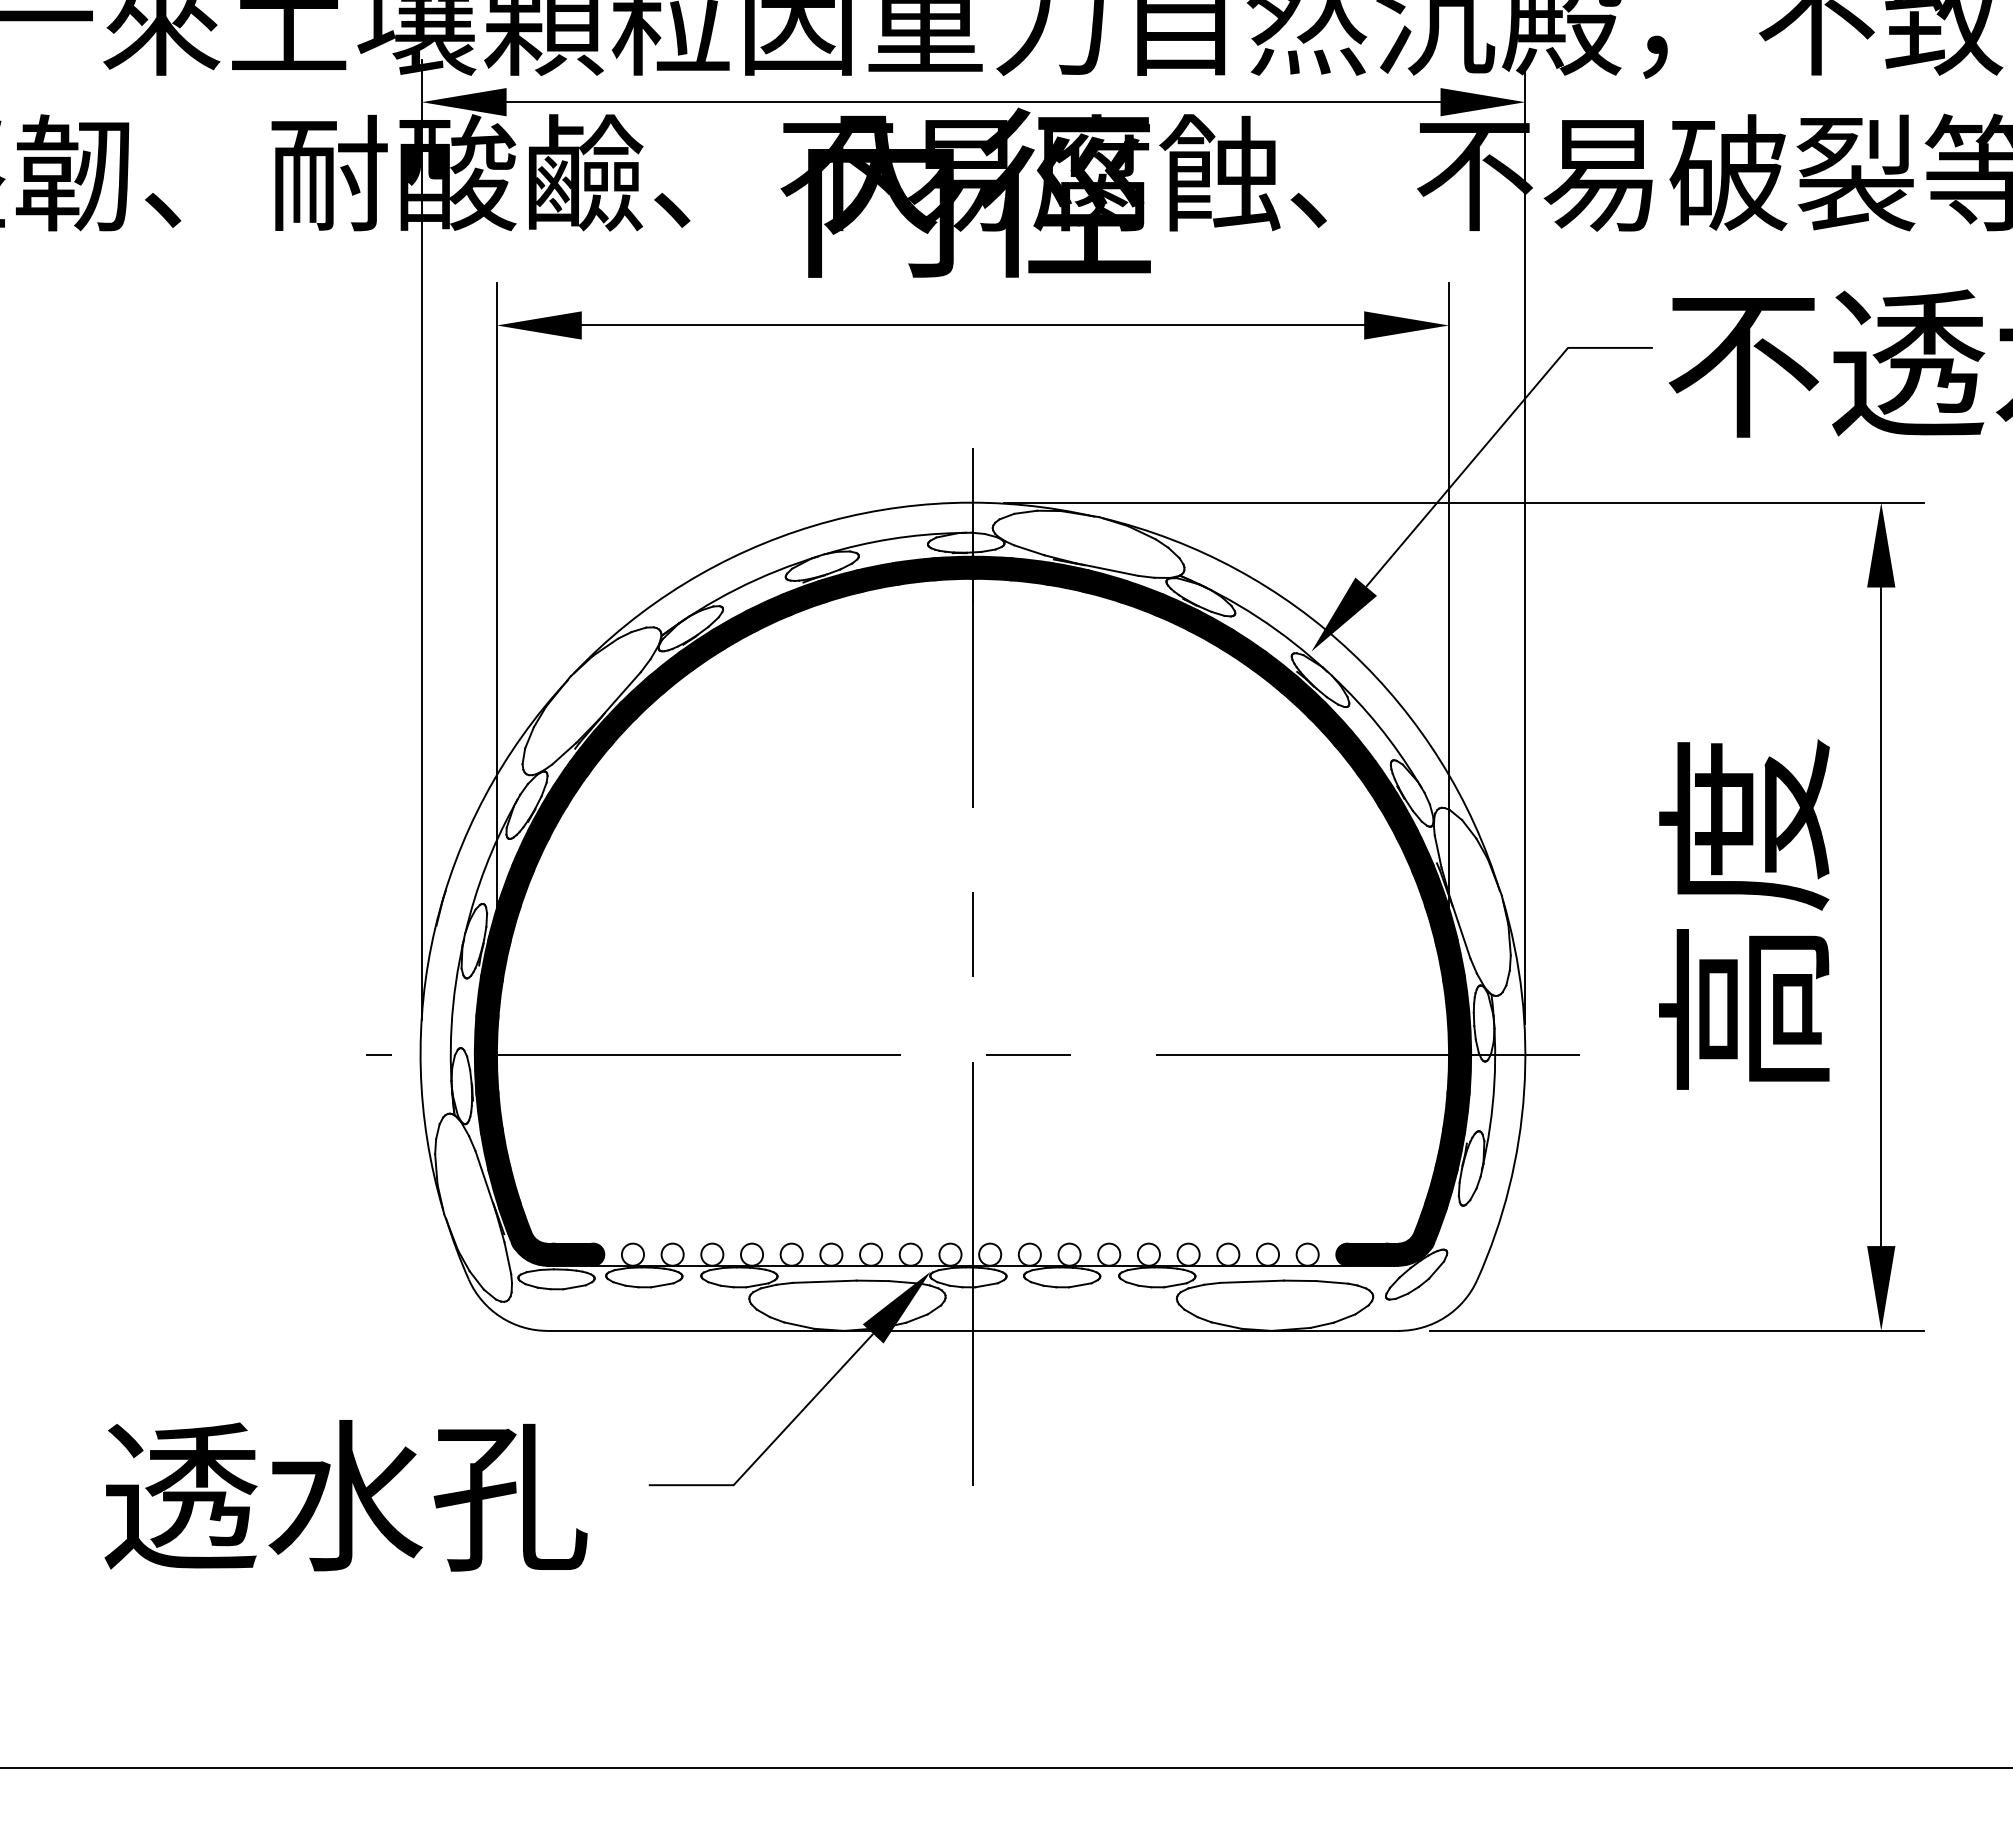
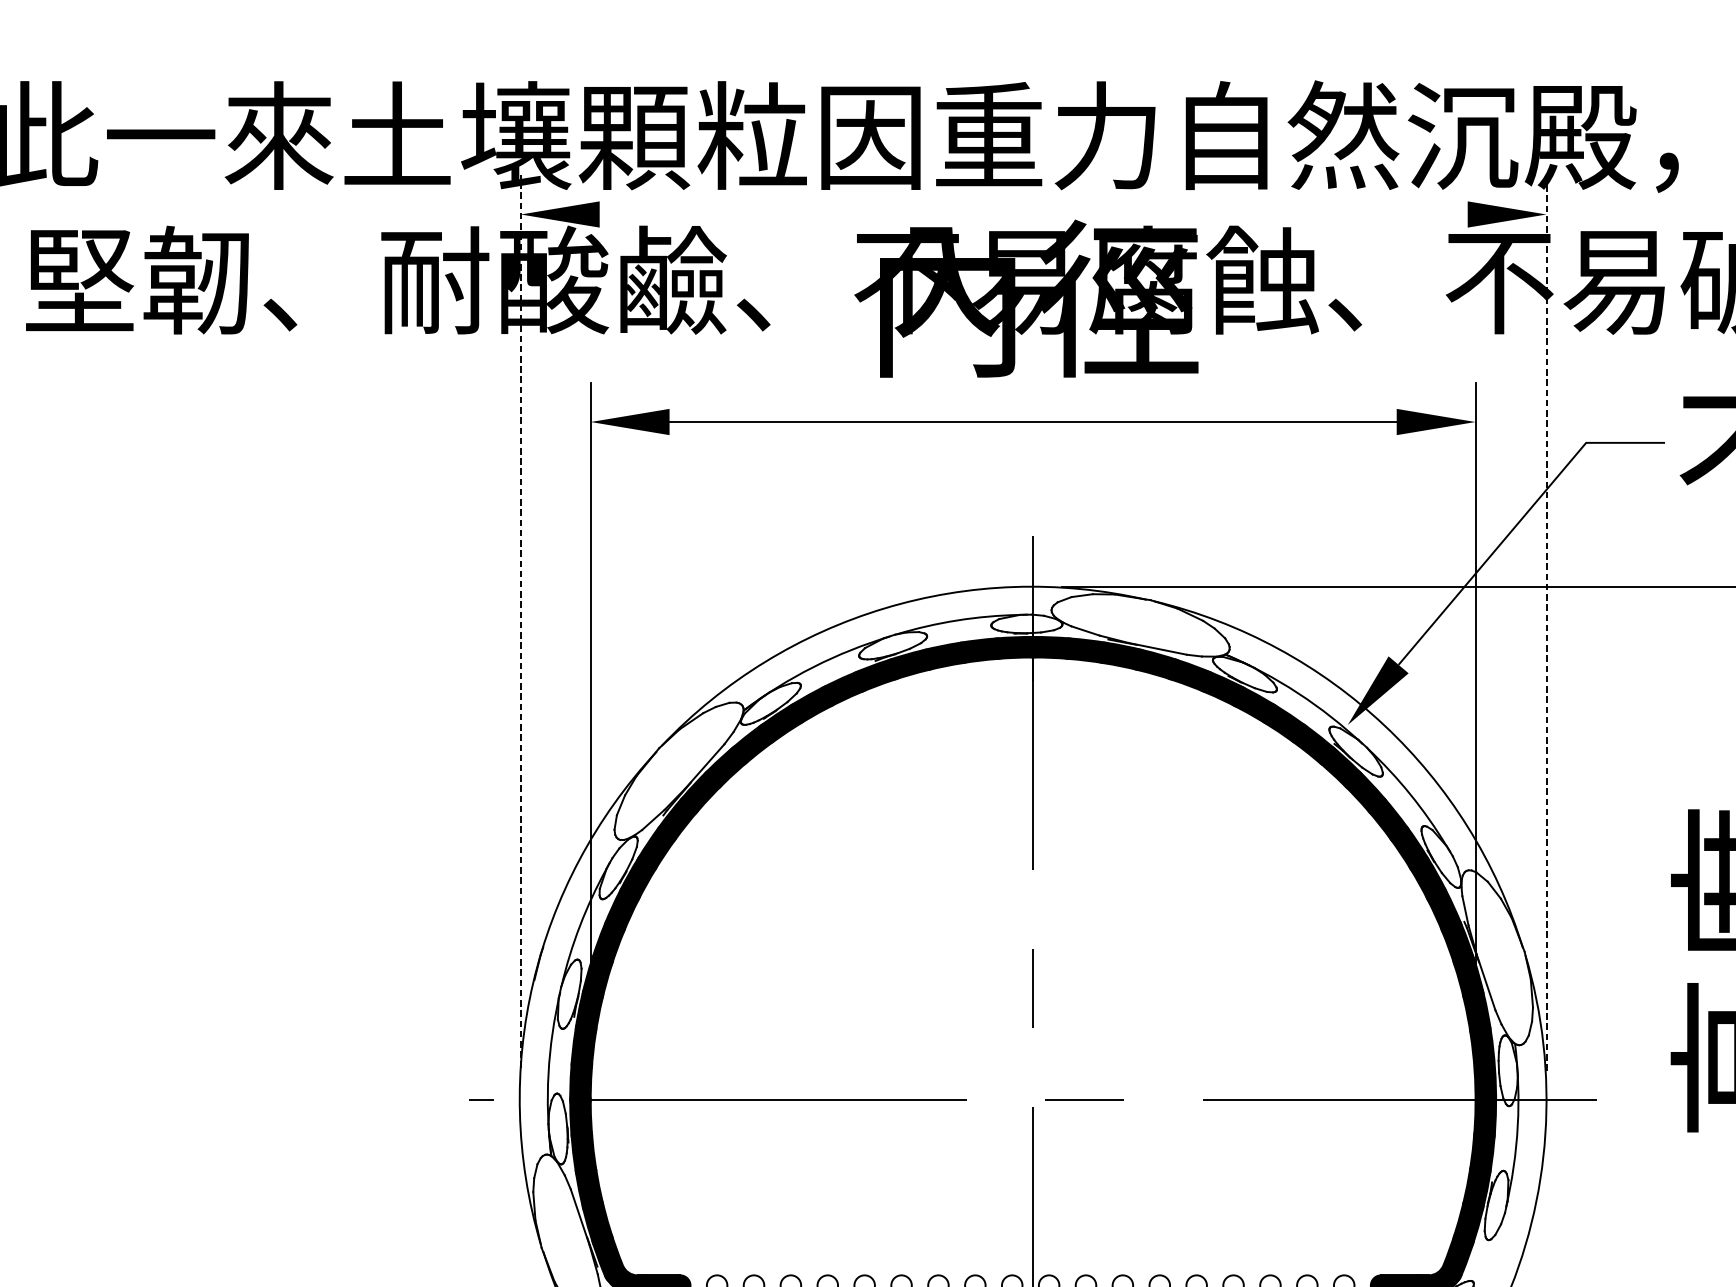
line: (973, 102) -> (1033, 214), removed
line: (421, 539) -> (520, 620), solid -> dashed
line: (1525, 541) -> (1546, 622), solid -> dashed

